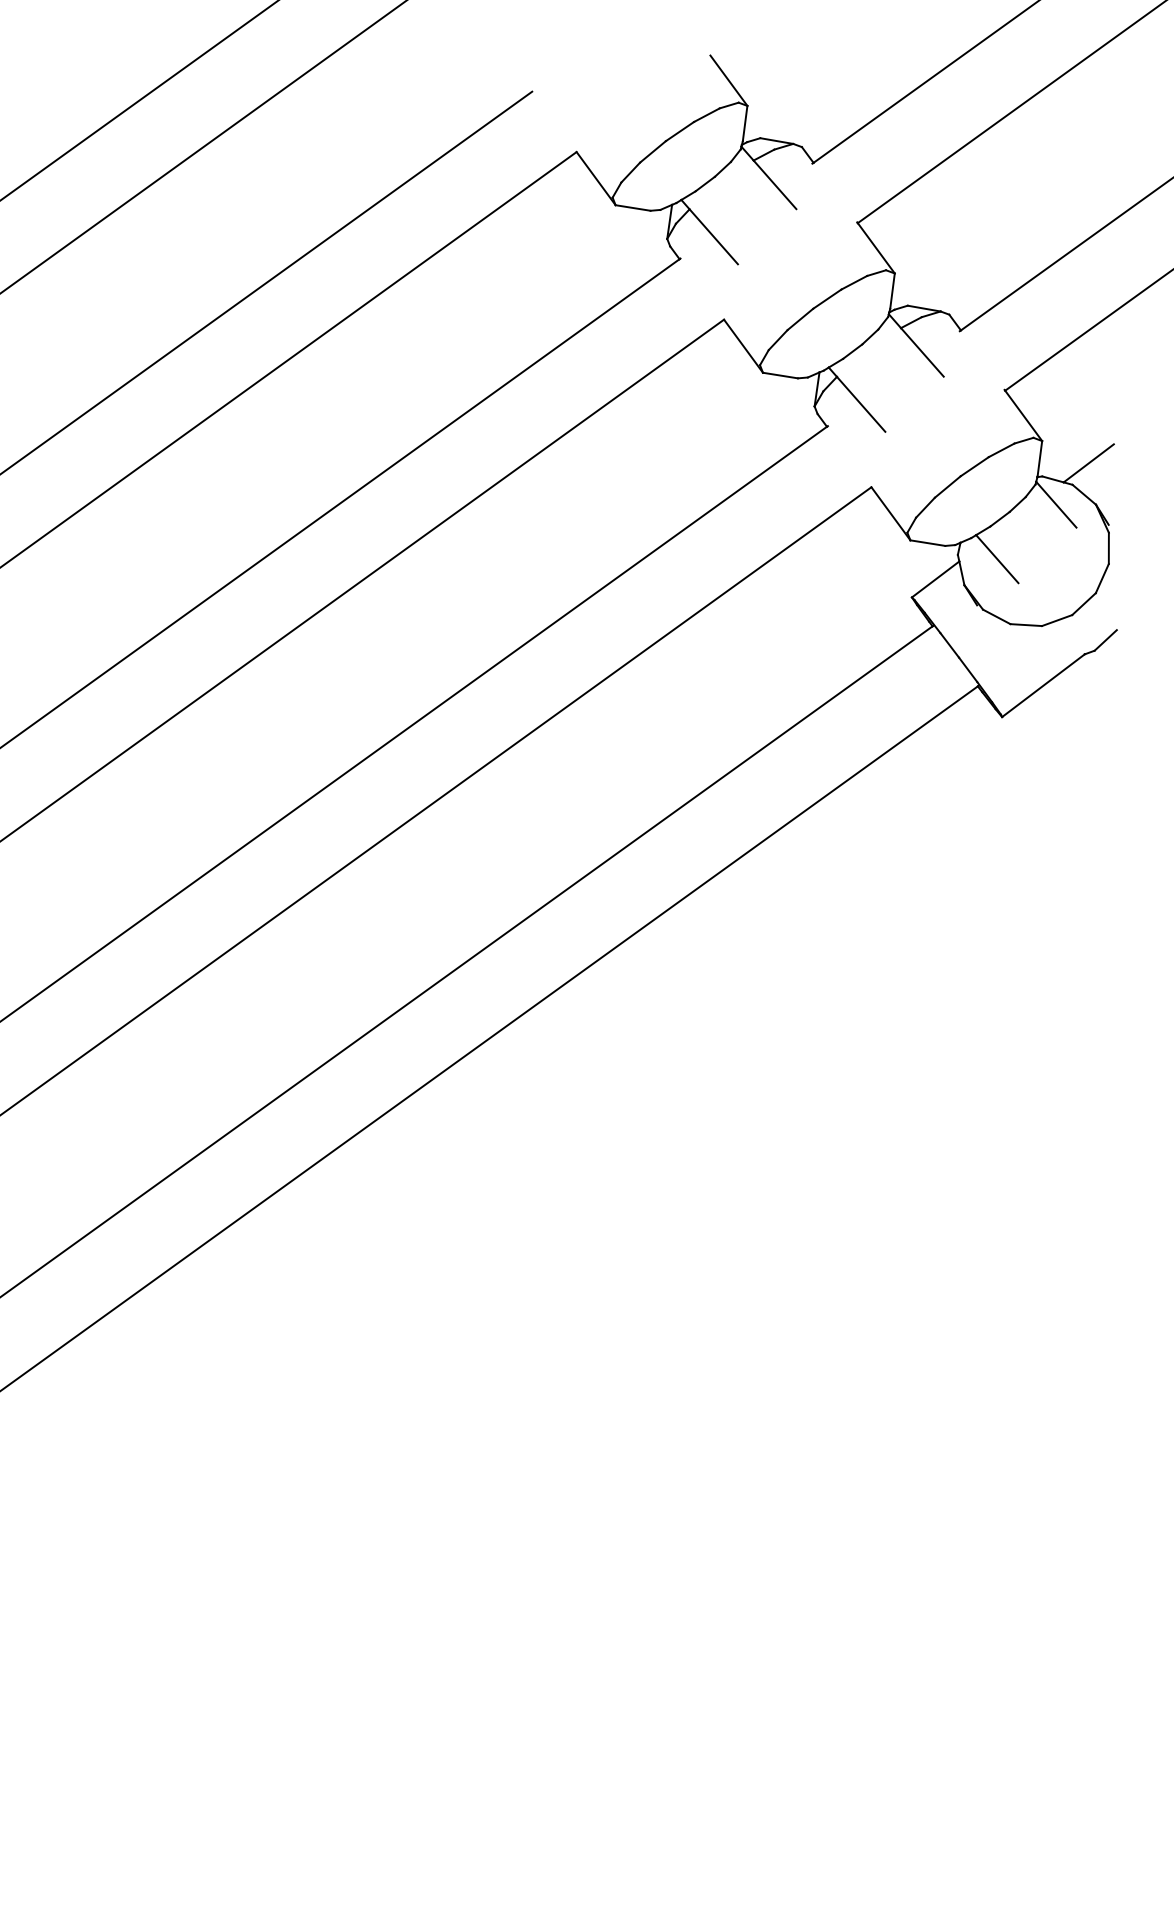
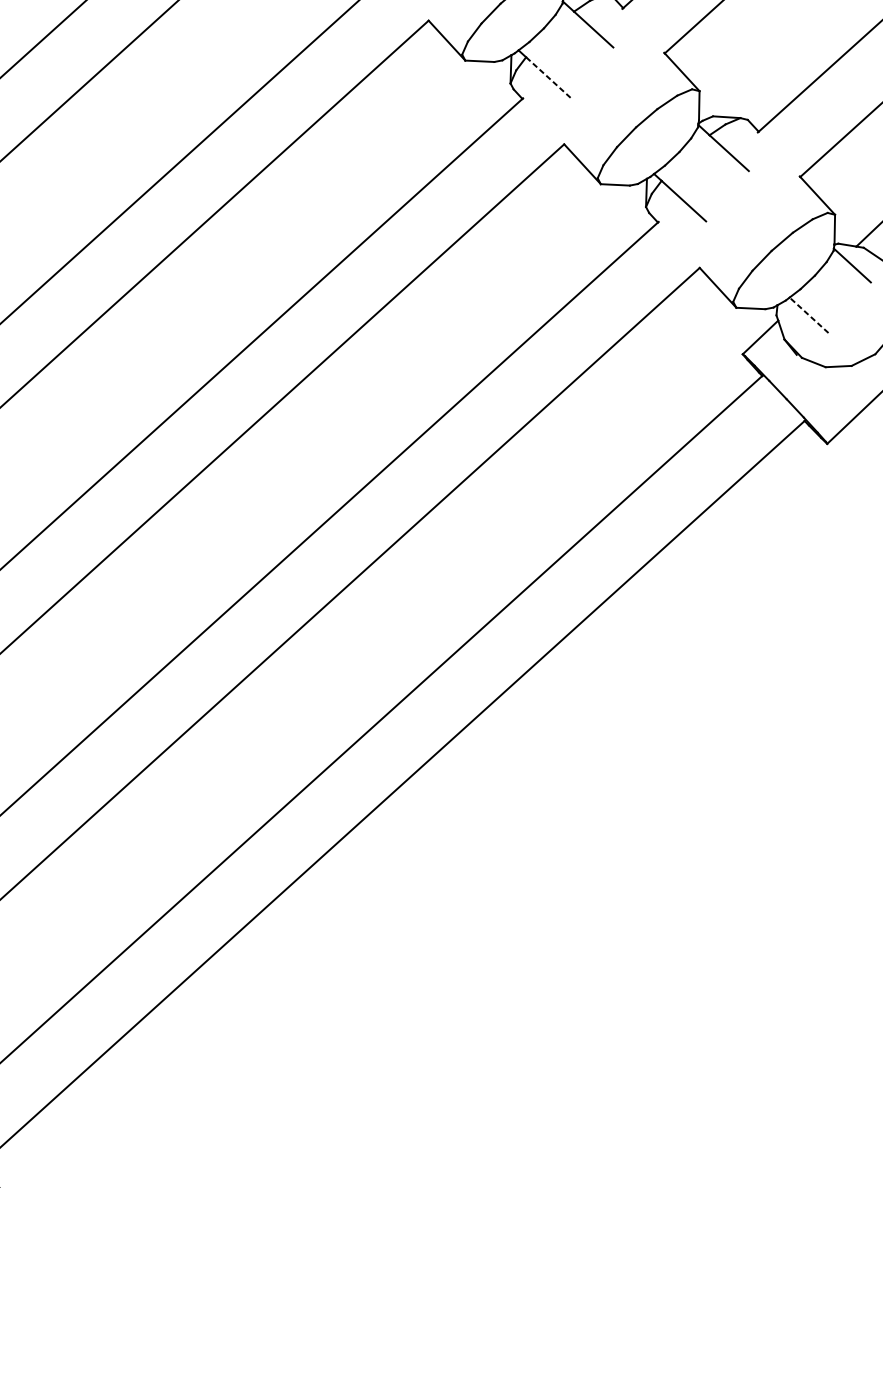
line: (713, 236) -> (548, 77), solid -> dashed
line: (997, 559) -> (809, 315), solid -> dashed

